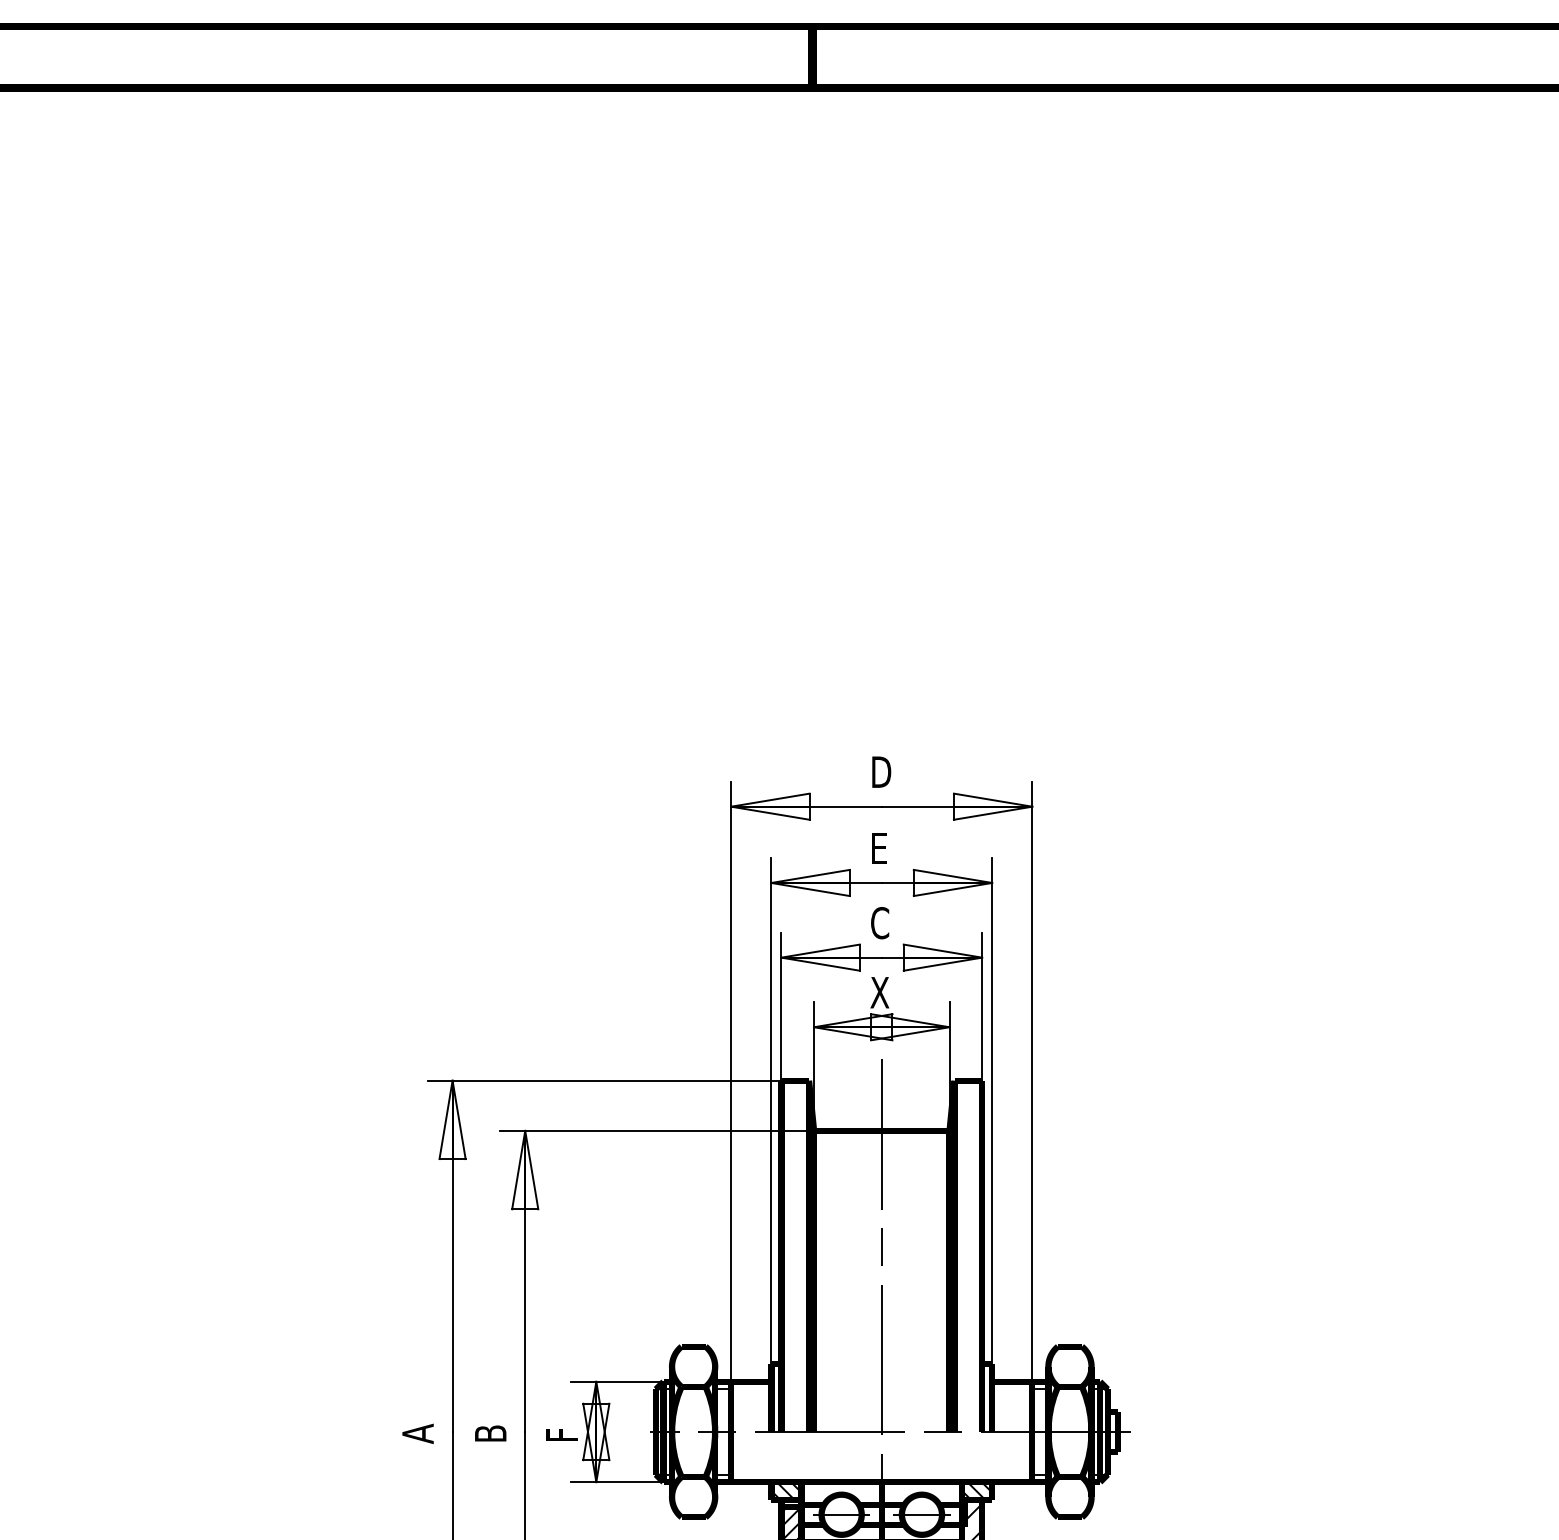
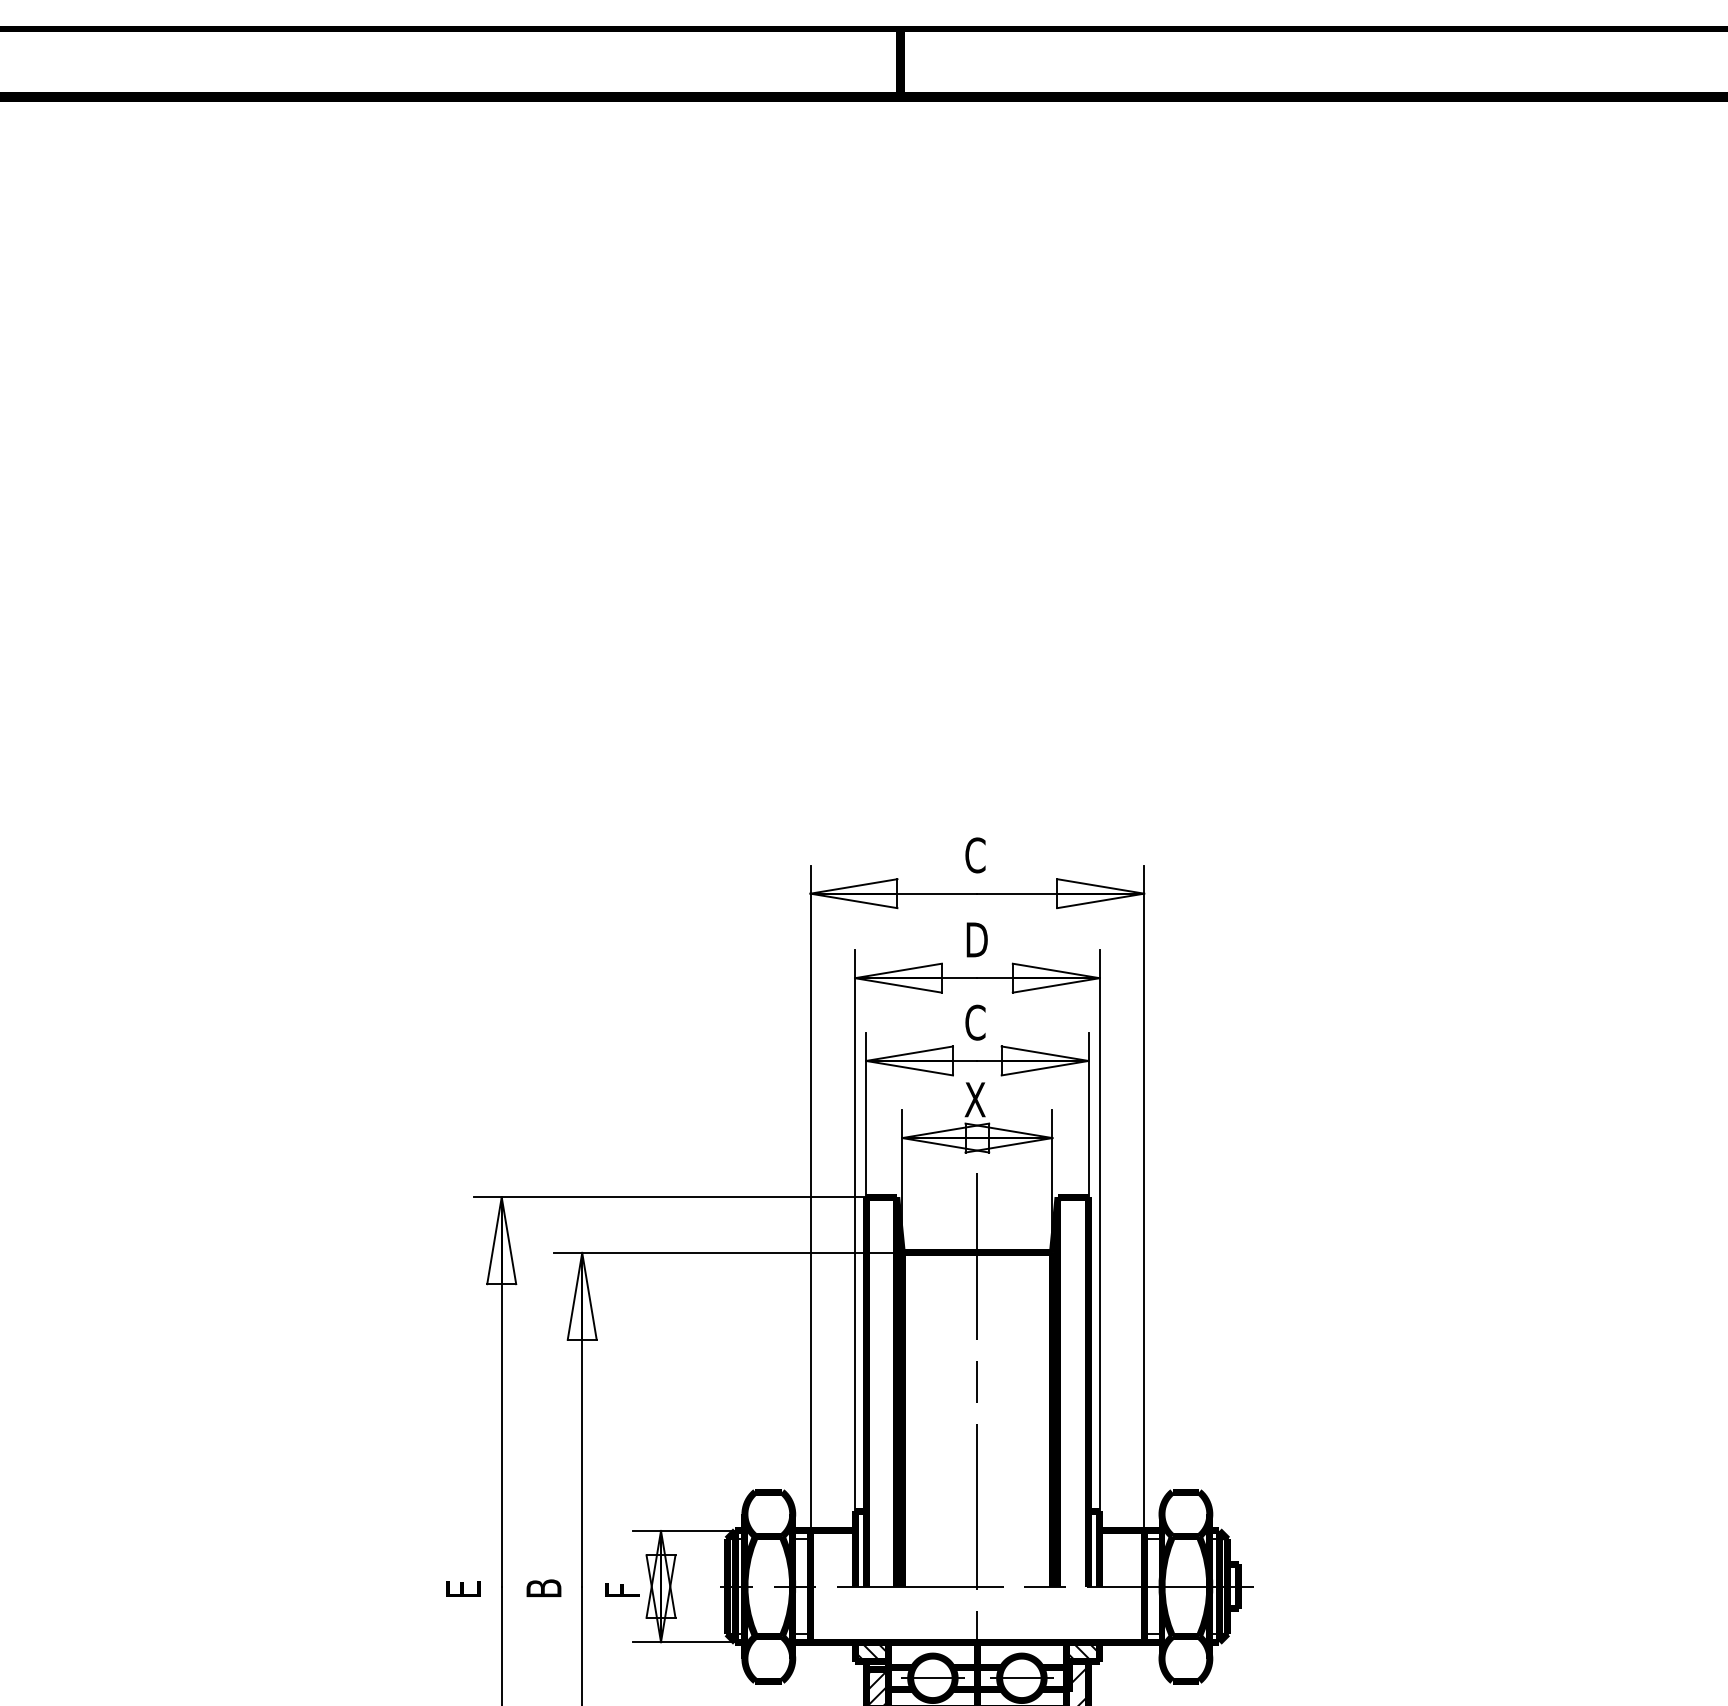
text: (881, 772) -> (976, 855), D -> C
text: (881, 848) -> (976, 939), E -> D
text: (418, 1433) -> (463, 1588), A -> E

